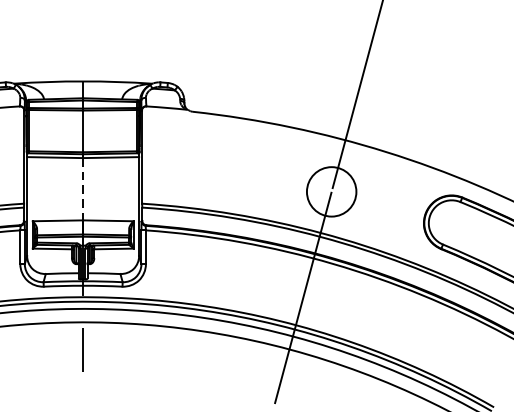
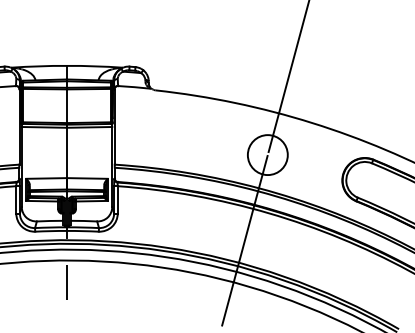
line: (83, 189) -> (67, 153), dashed -> solid

